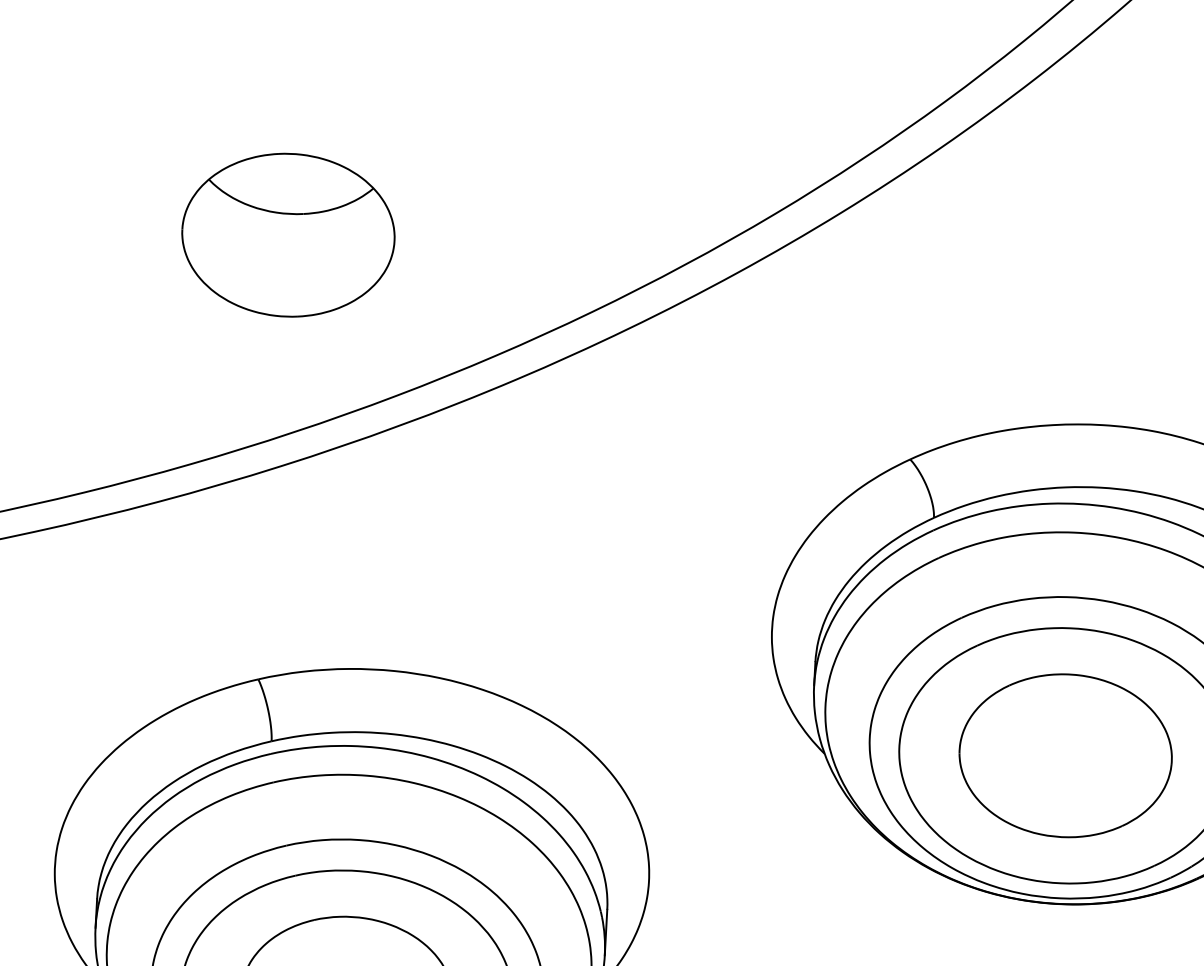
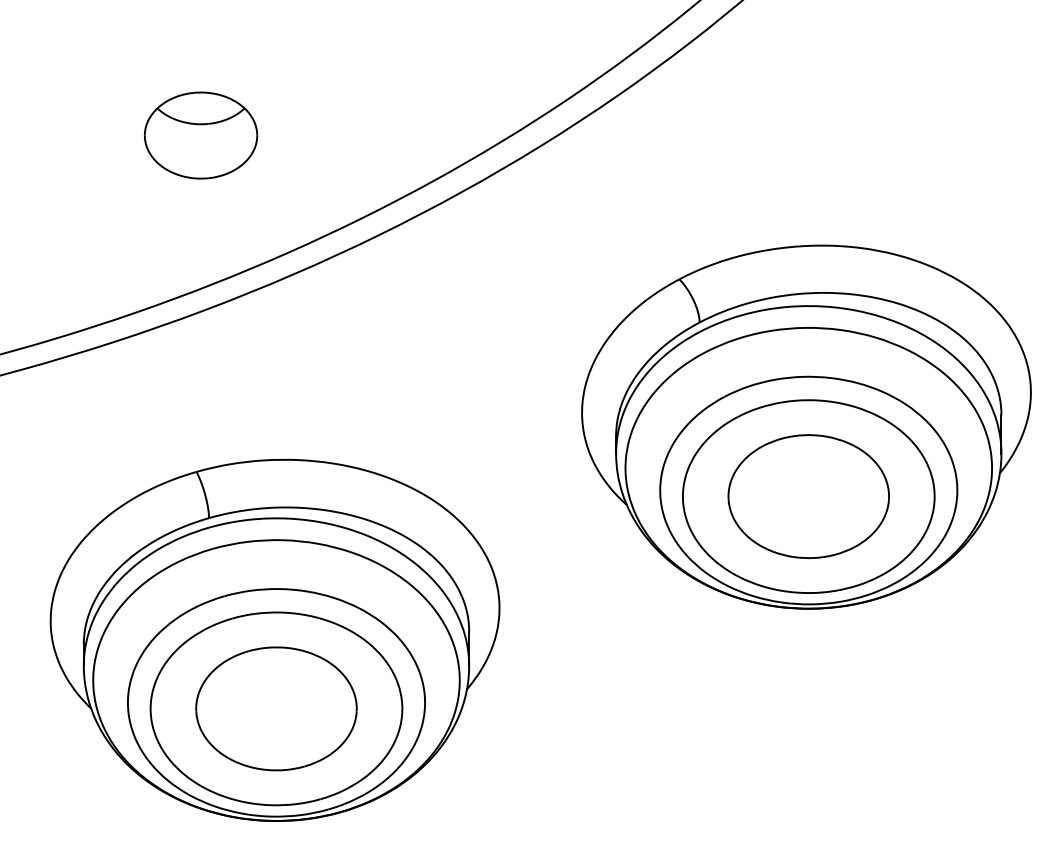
part: (287, 235) -> (200, 135), size x0.7

